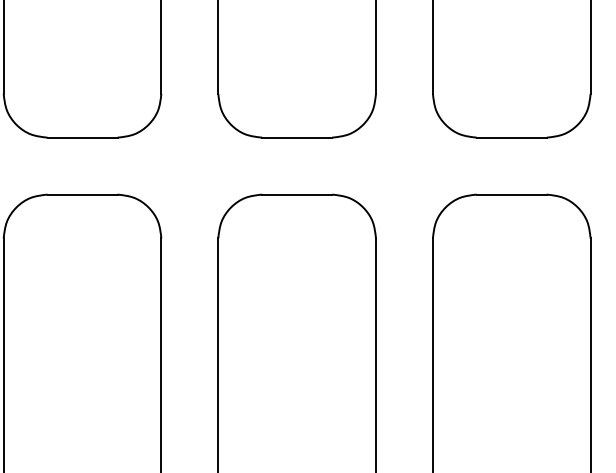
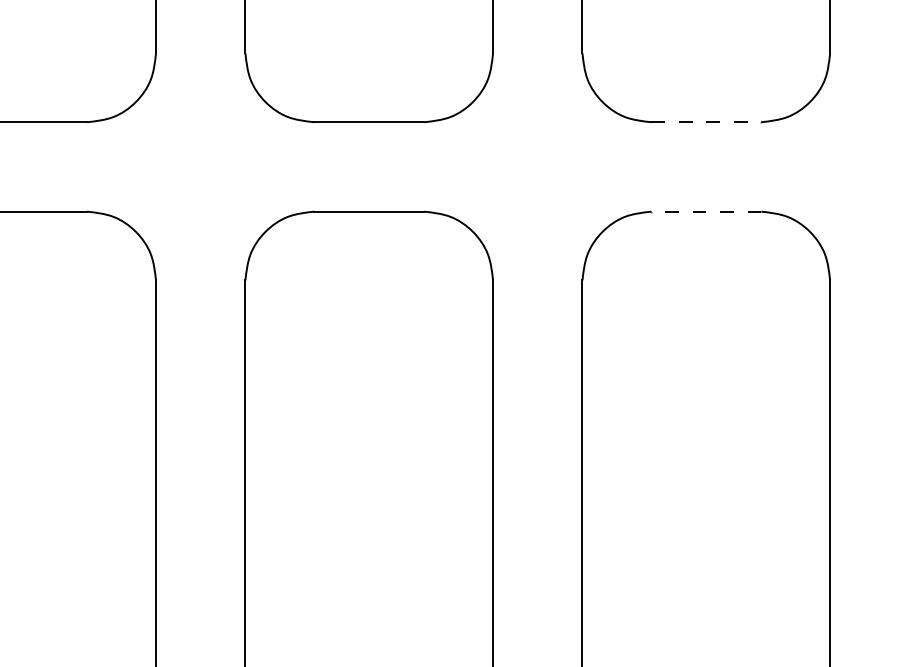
line: (512, 137) -> (707, 121), solid -> dashed
line: (511, 194) -> (705, 211), solid -> dashed

